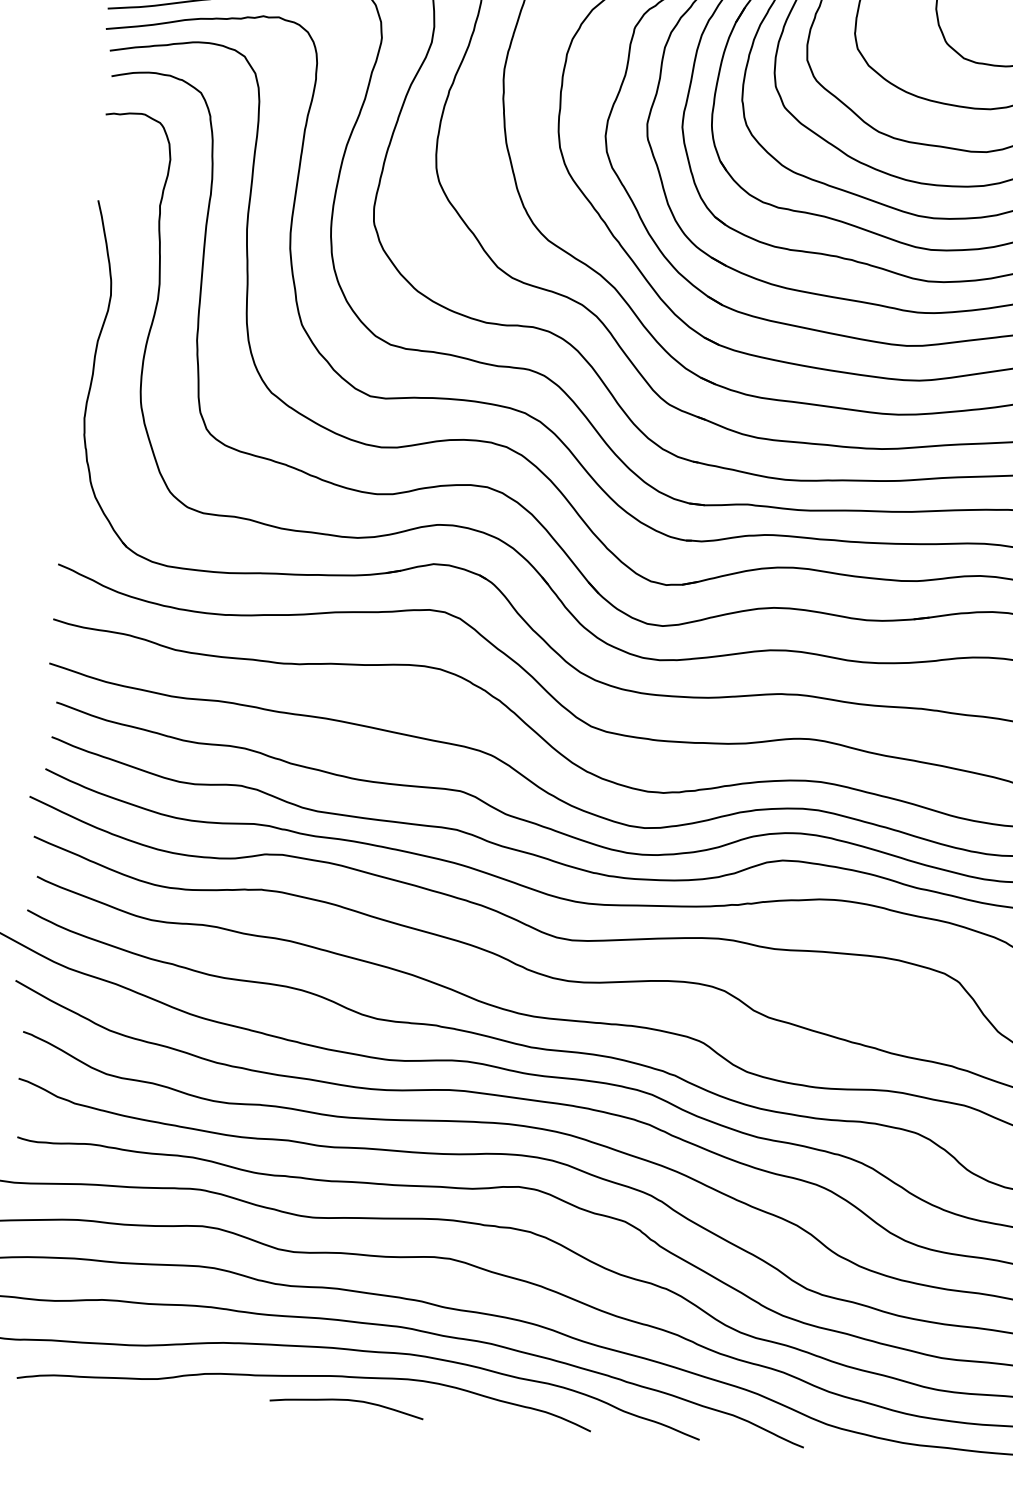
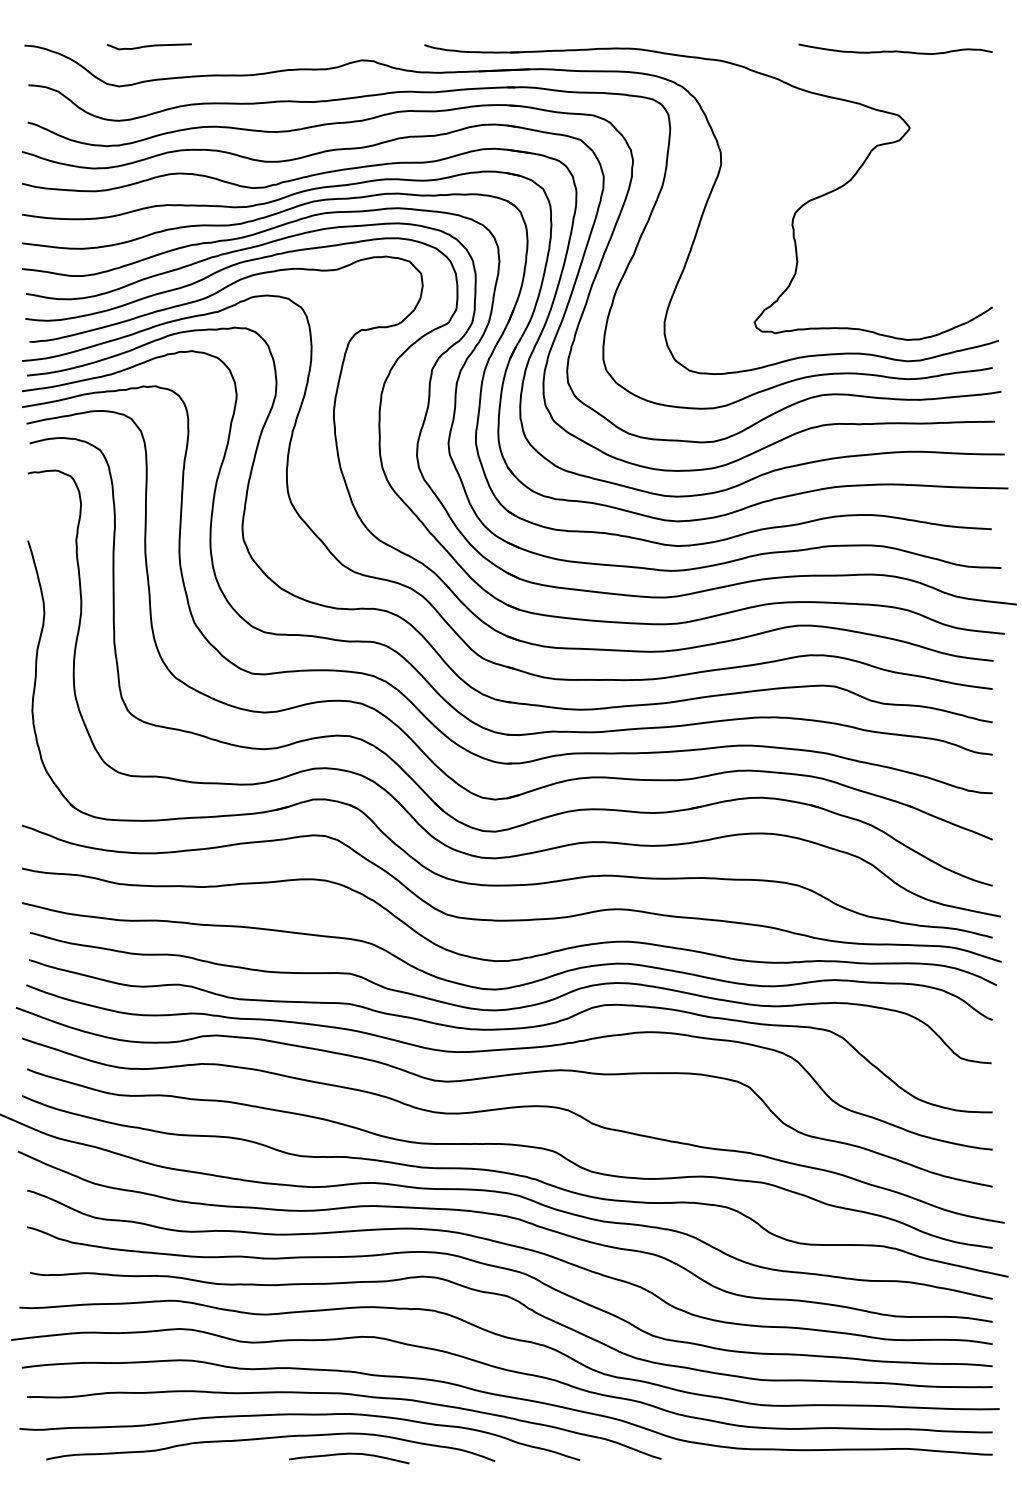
curve: (347, 1401) -> (349, 1454), moved

